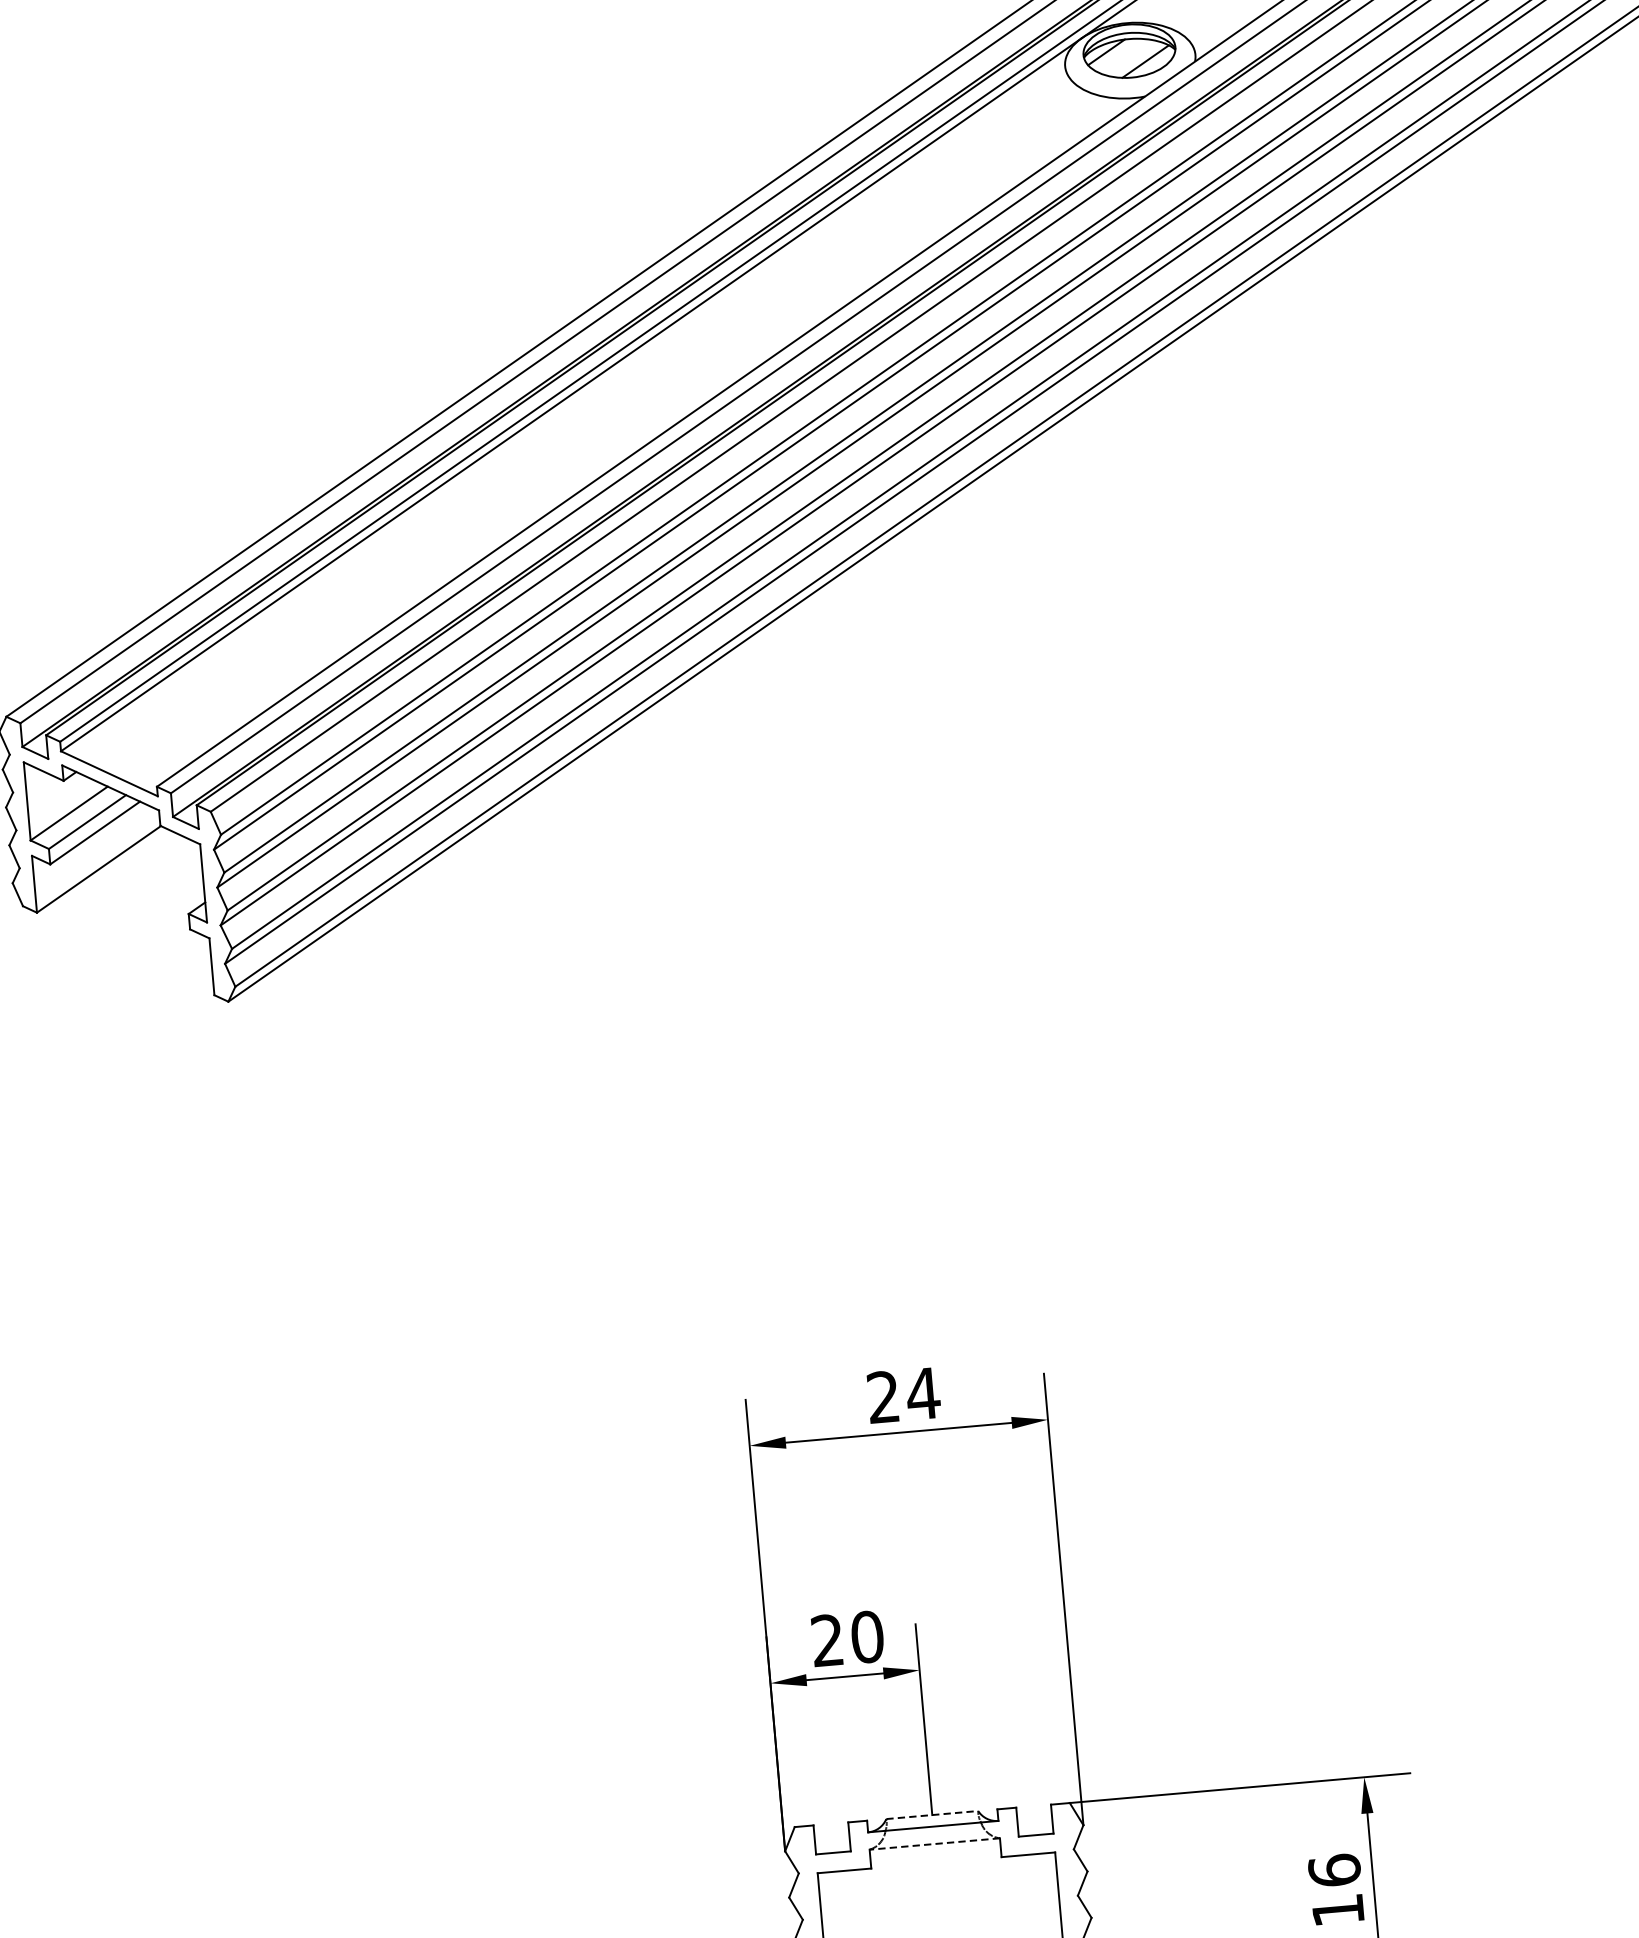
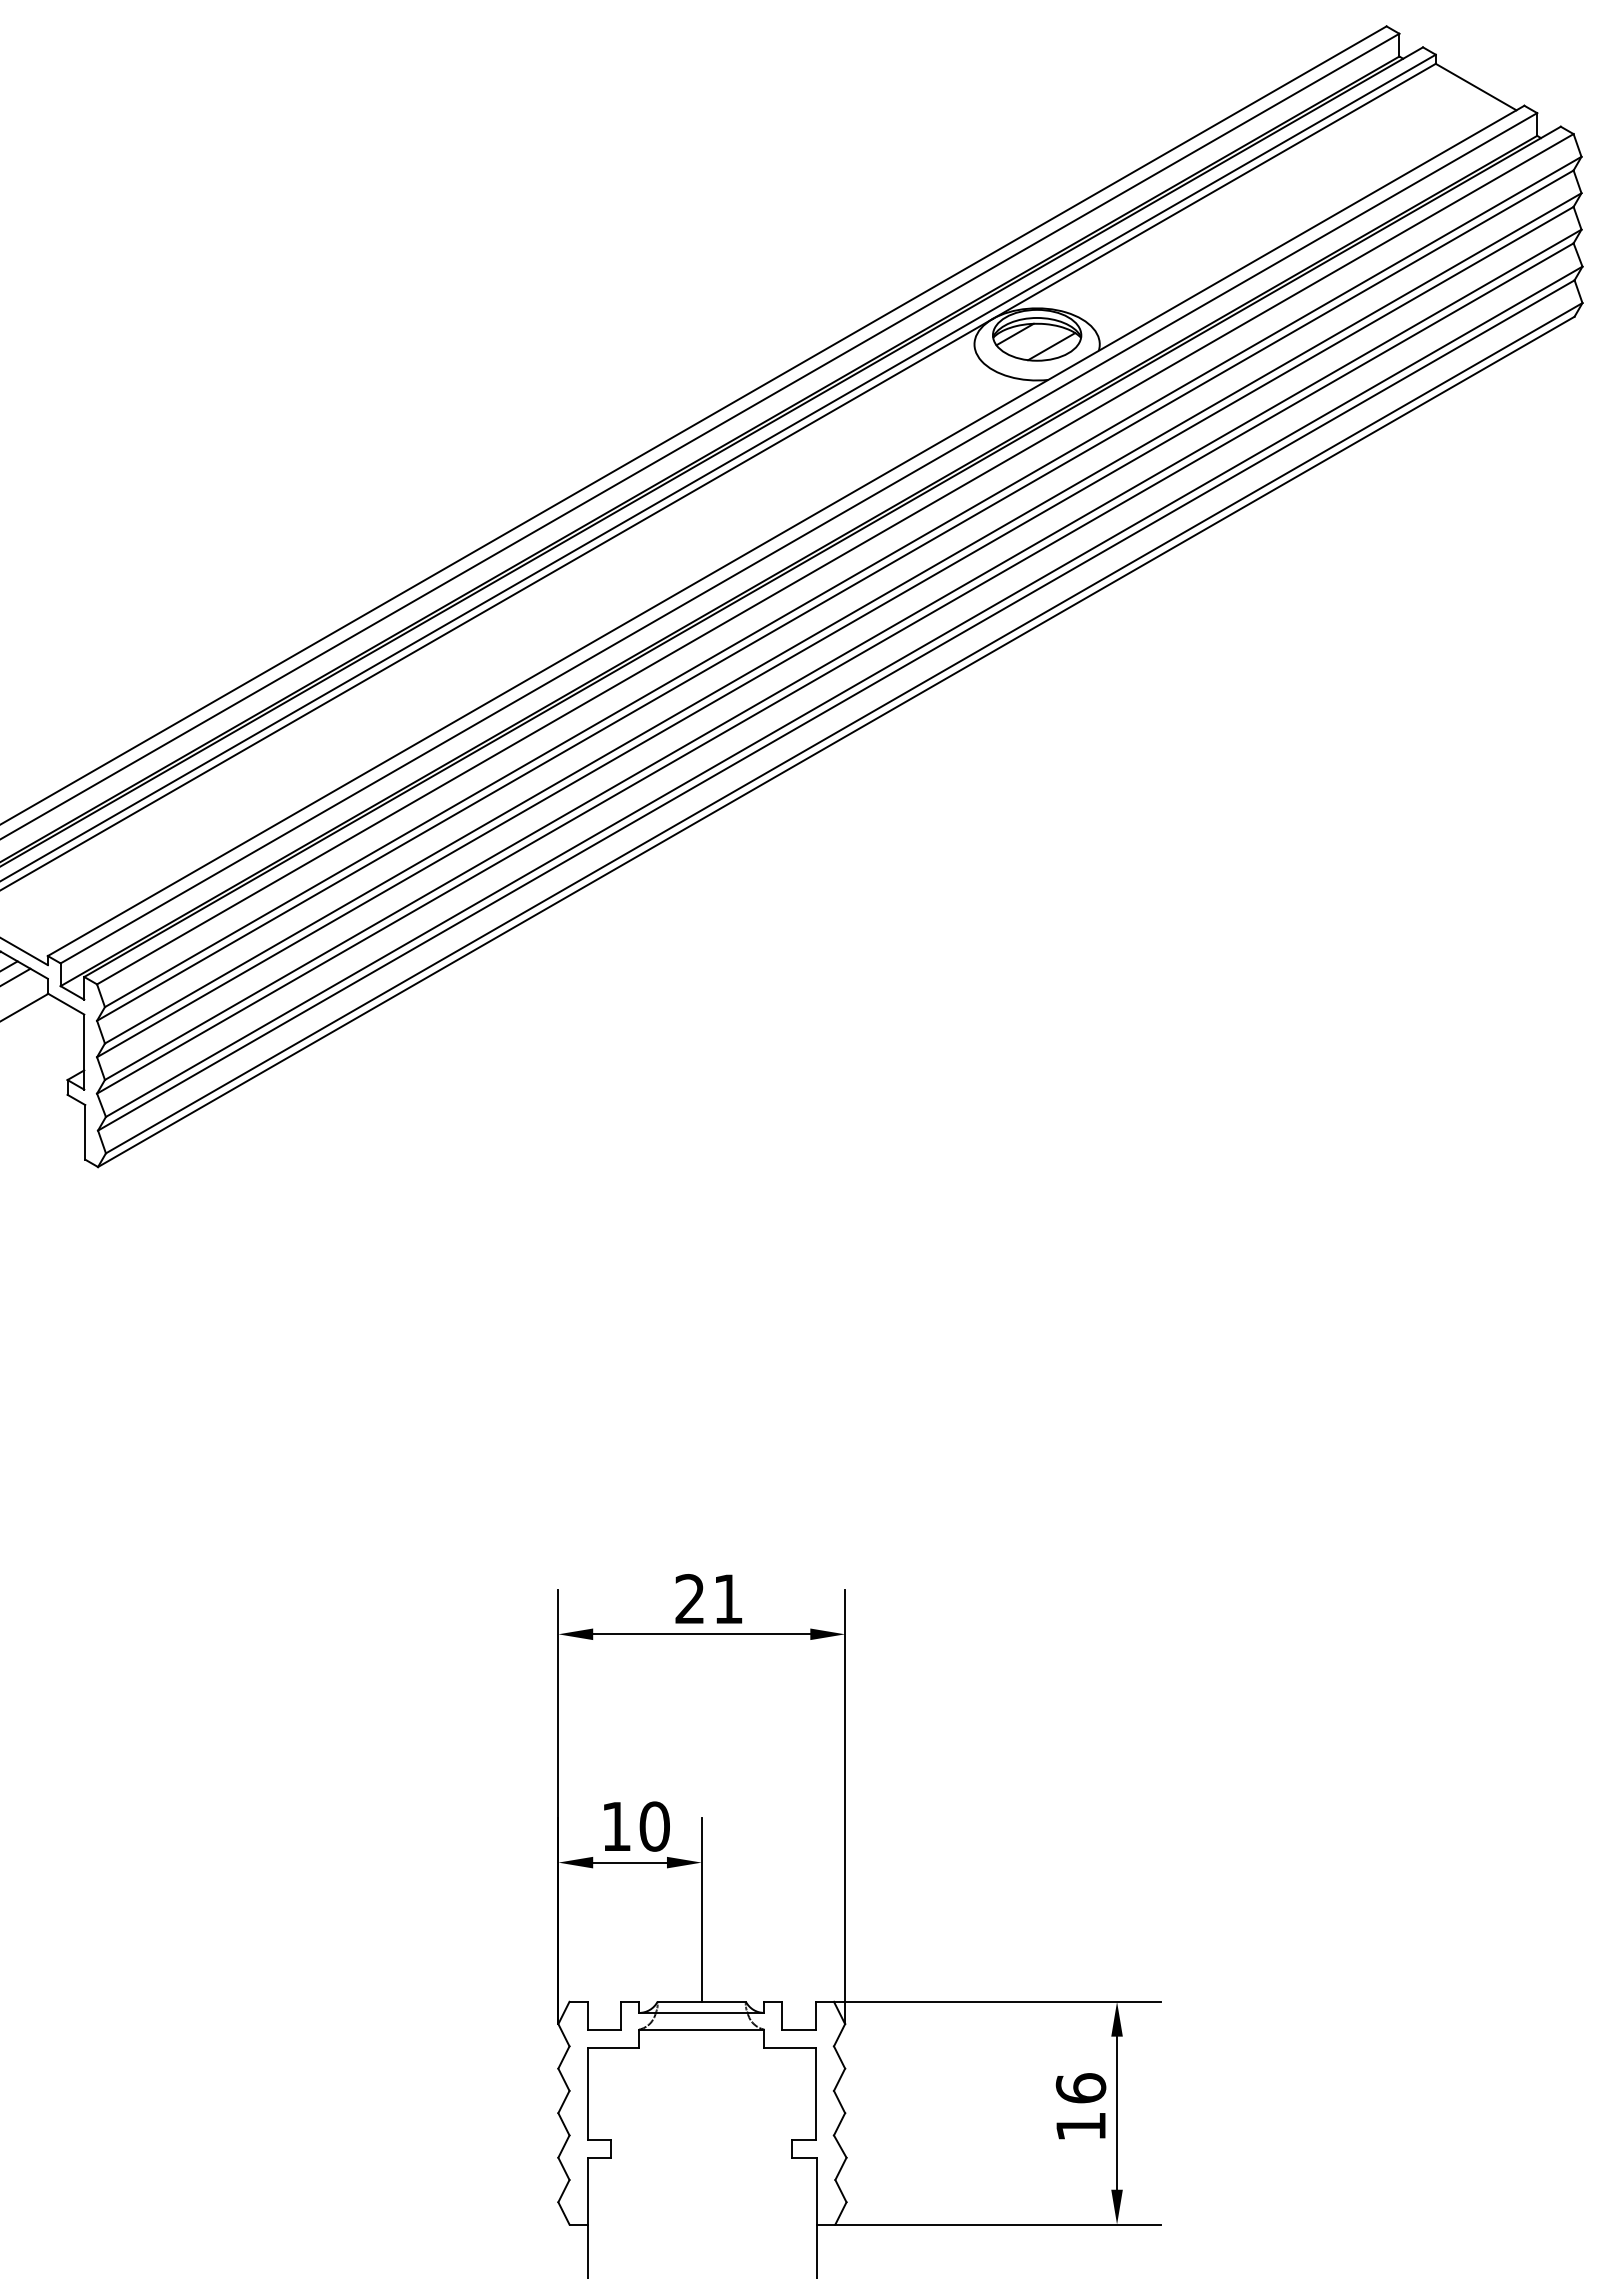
text: (923, 1393) -> (728, 1598), 24 -> 21
text: (827, 1639) -> (616, 1825), 20 -> 10
line: (933, 1814) -> (702, 2001), dashed -> solid
line: (934, 1843) -> (701, 2029), dashed -> solid

